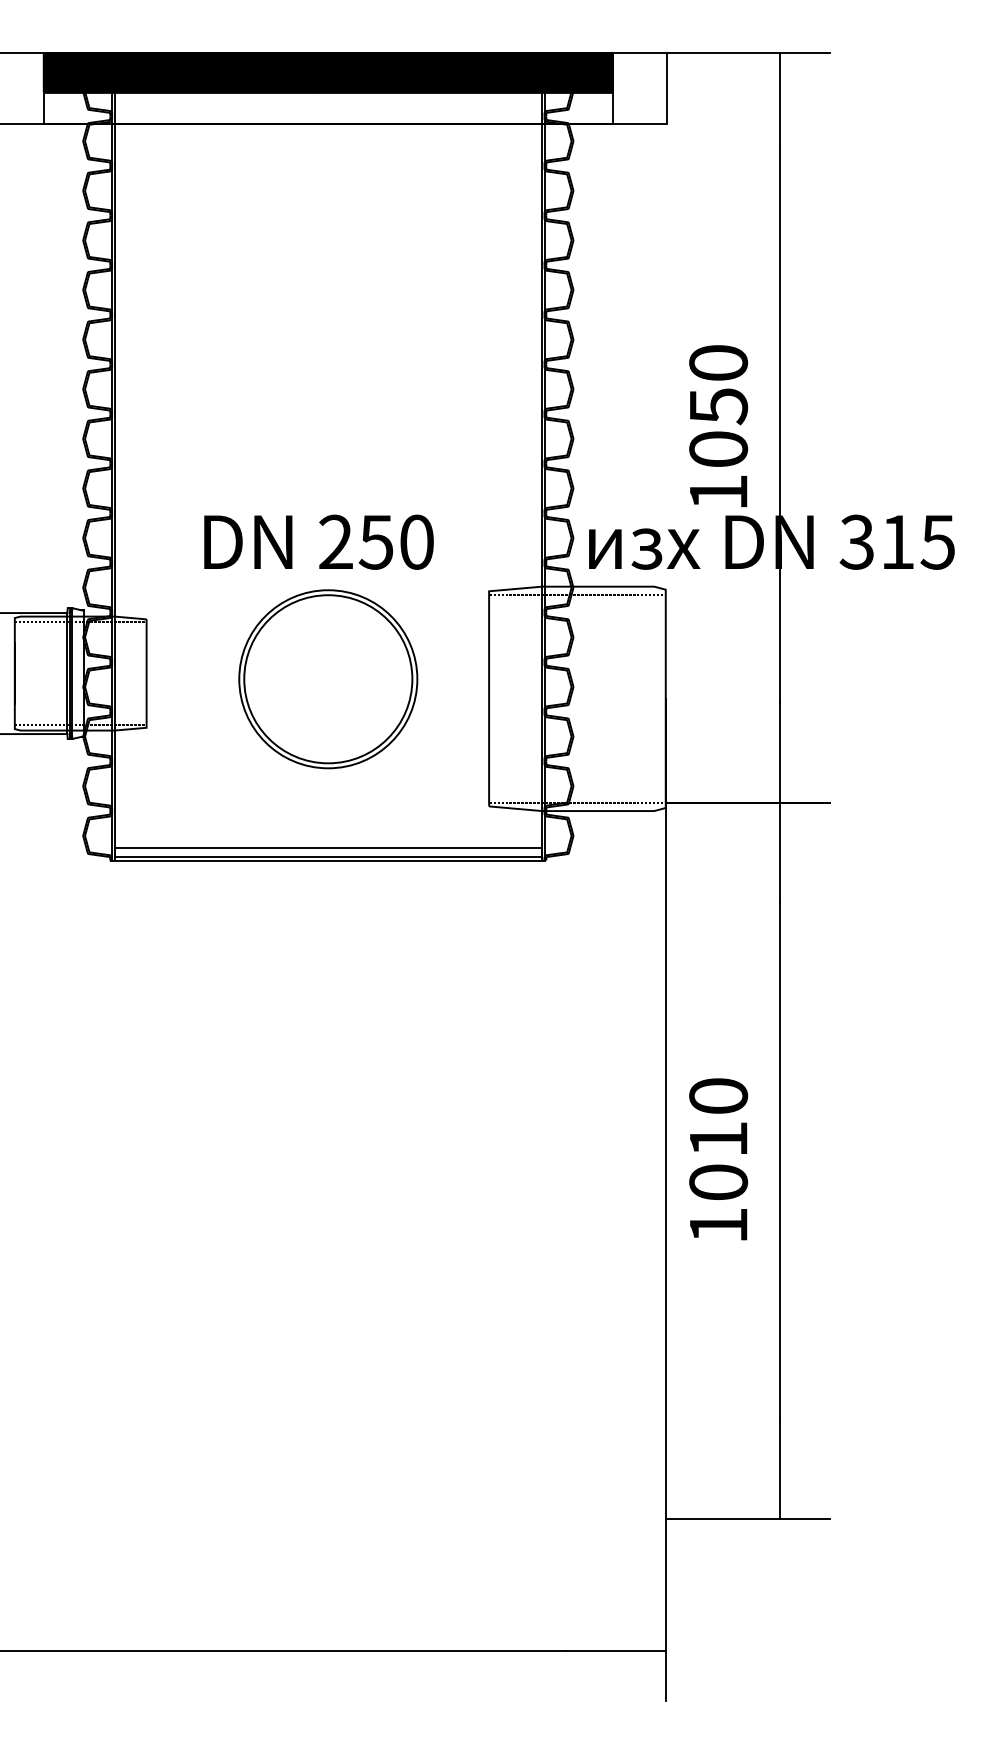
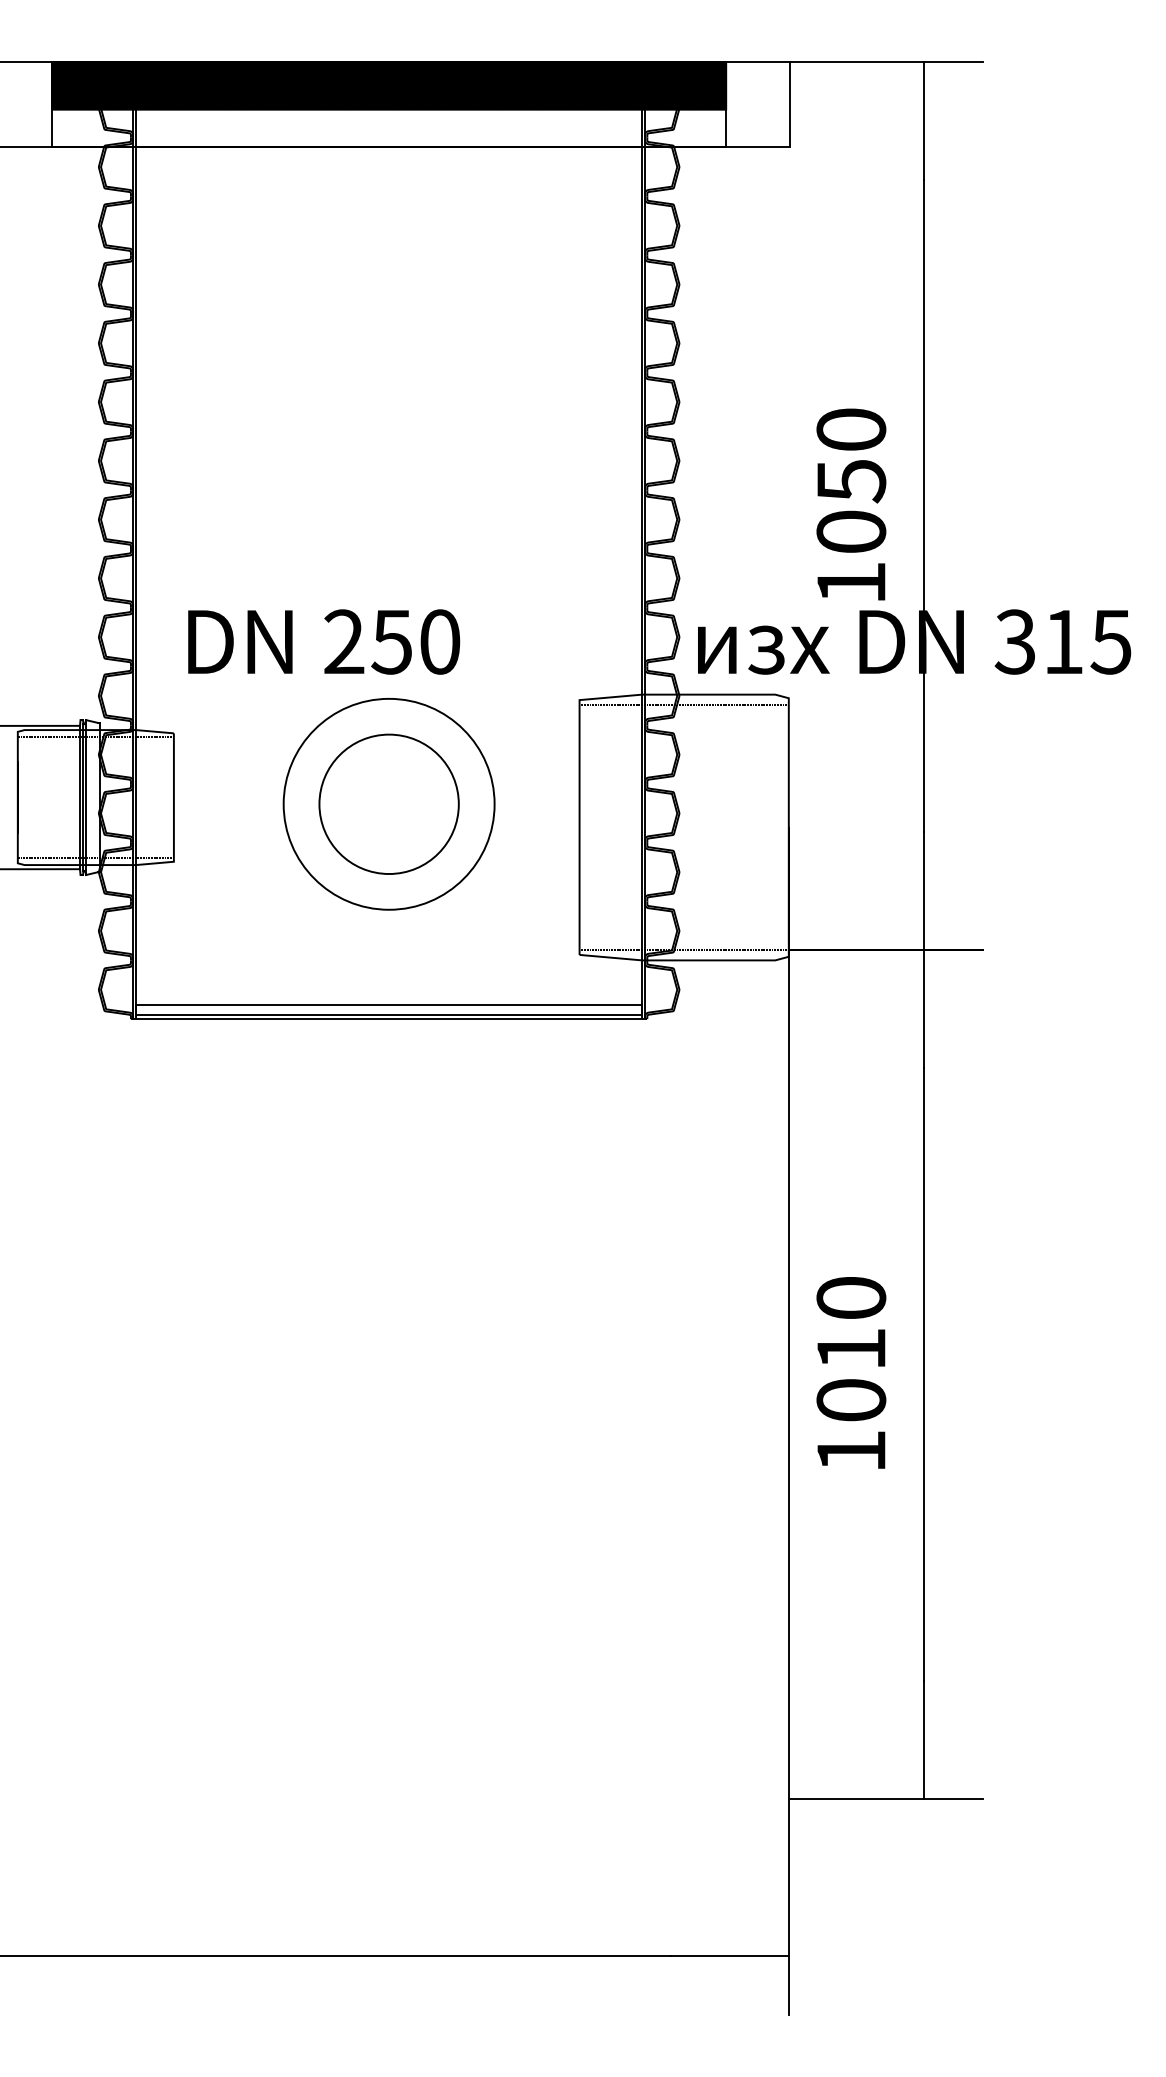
text: (319, 541) -> (324, 641), moved
circle: (327, 678) -> (388, 803), size x0.7

